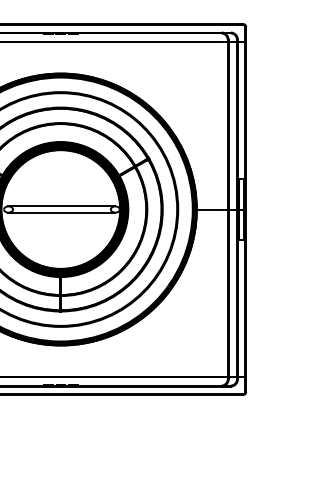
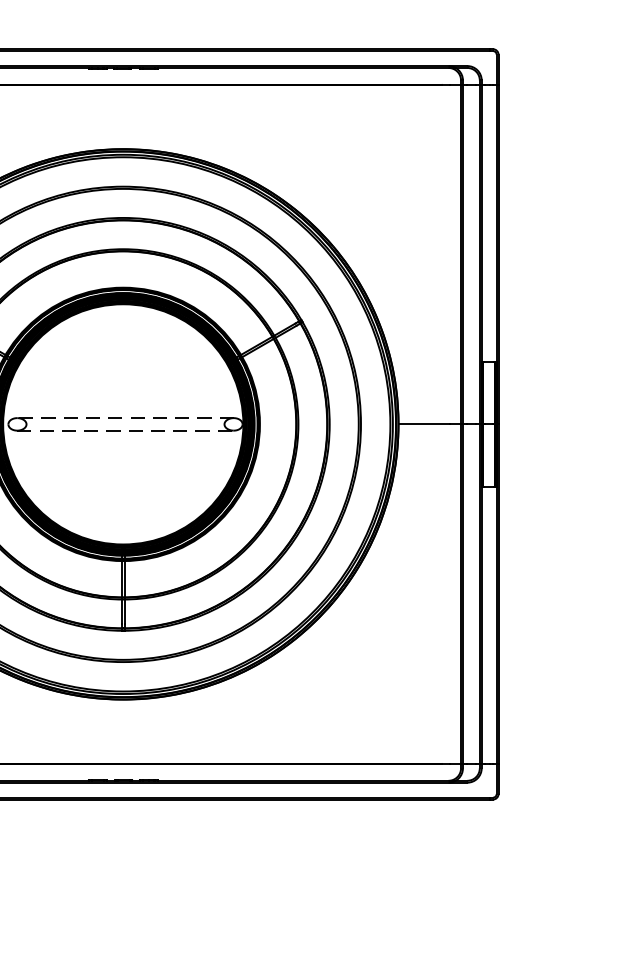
line: (61, 206) -> (124, 418), solid -> dashed
line: (62, 212) -> (126, 430), solid -> dashed

